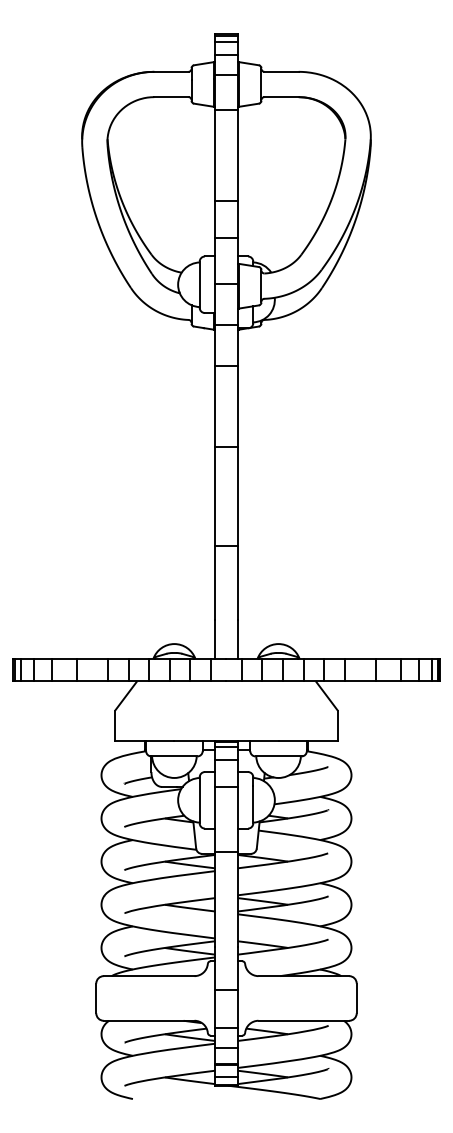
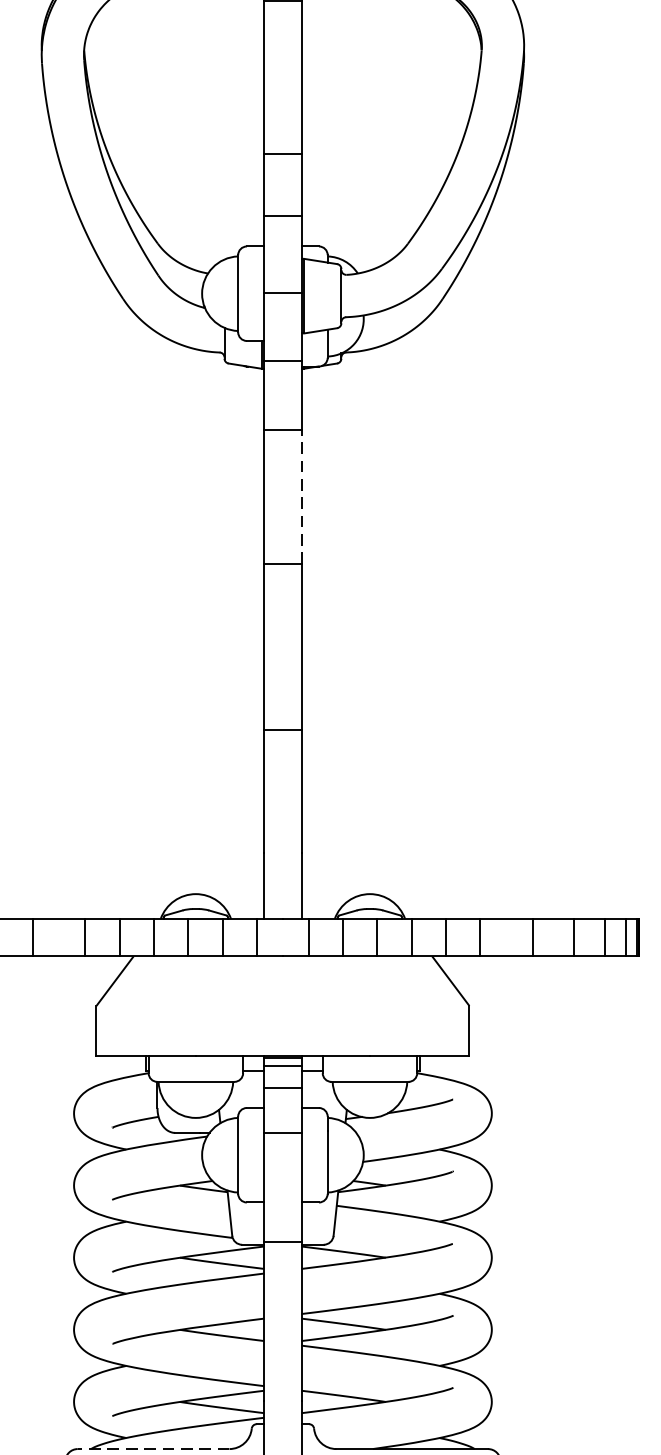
line: (237, 405) -> (301, 495), solid -> dashed
line: (148, 976) -> (152, 1449), solid -> dashed

